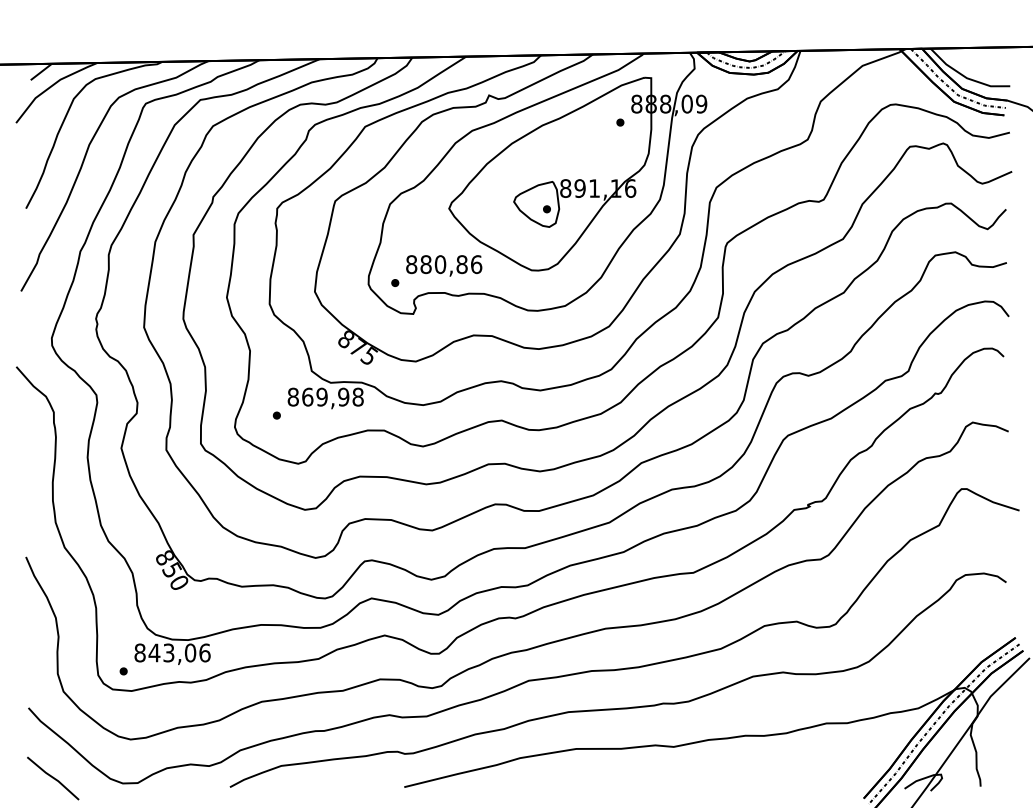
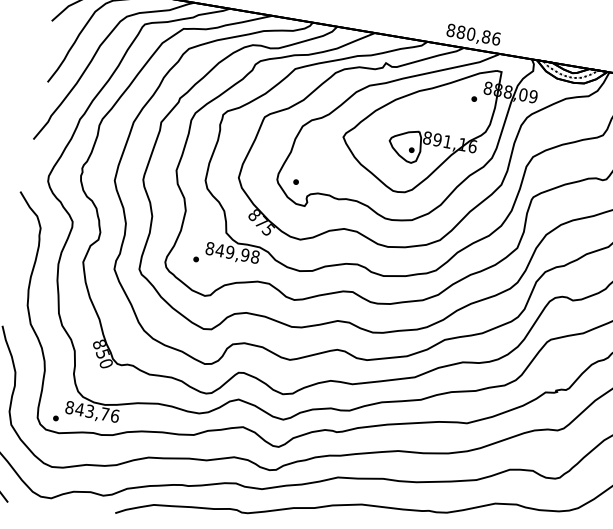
text: (444, 265) -> (473, 35), moved
text: (307, 396) -> (220, 250), 869,98 -> 849,98
text: (190, 652) -> (105, 413), 843,06 -> 843,76

